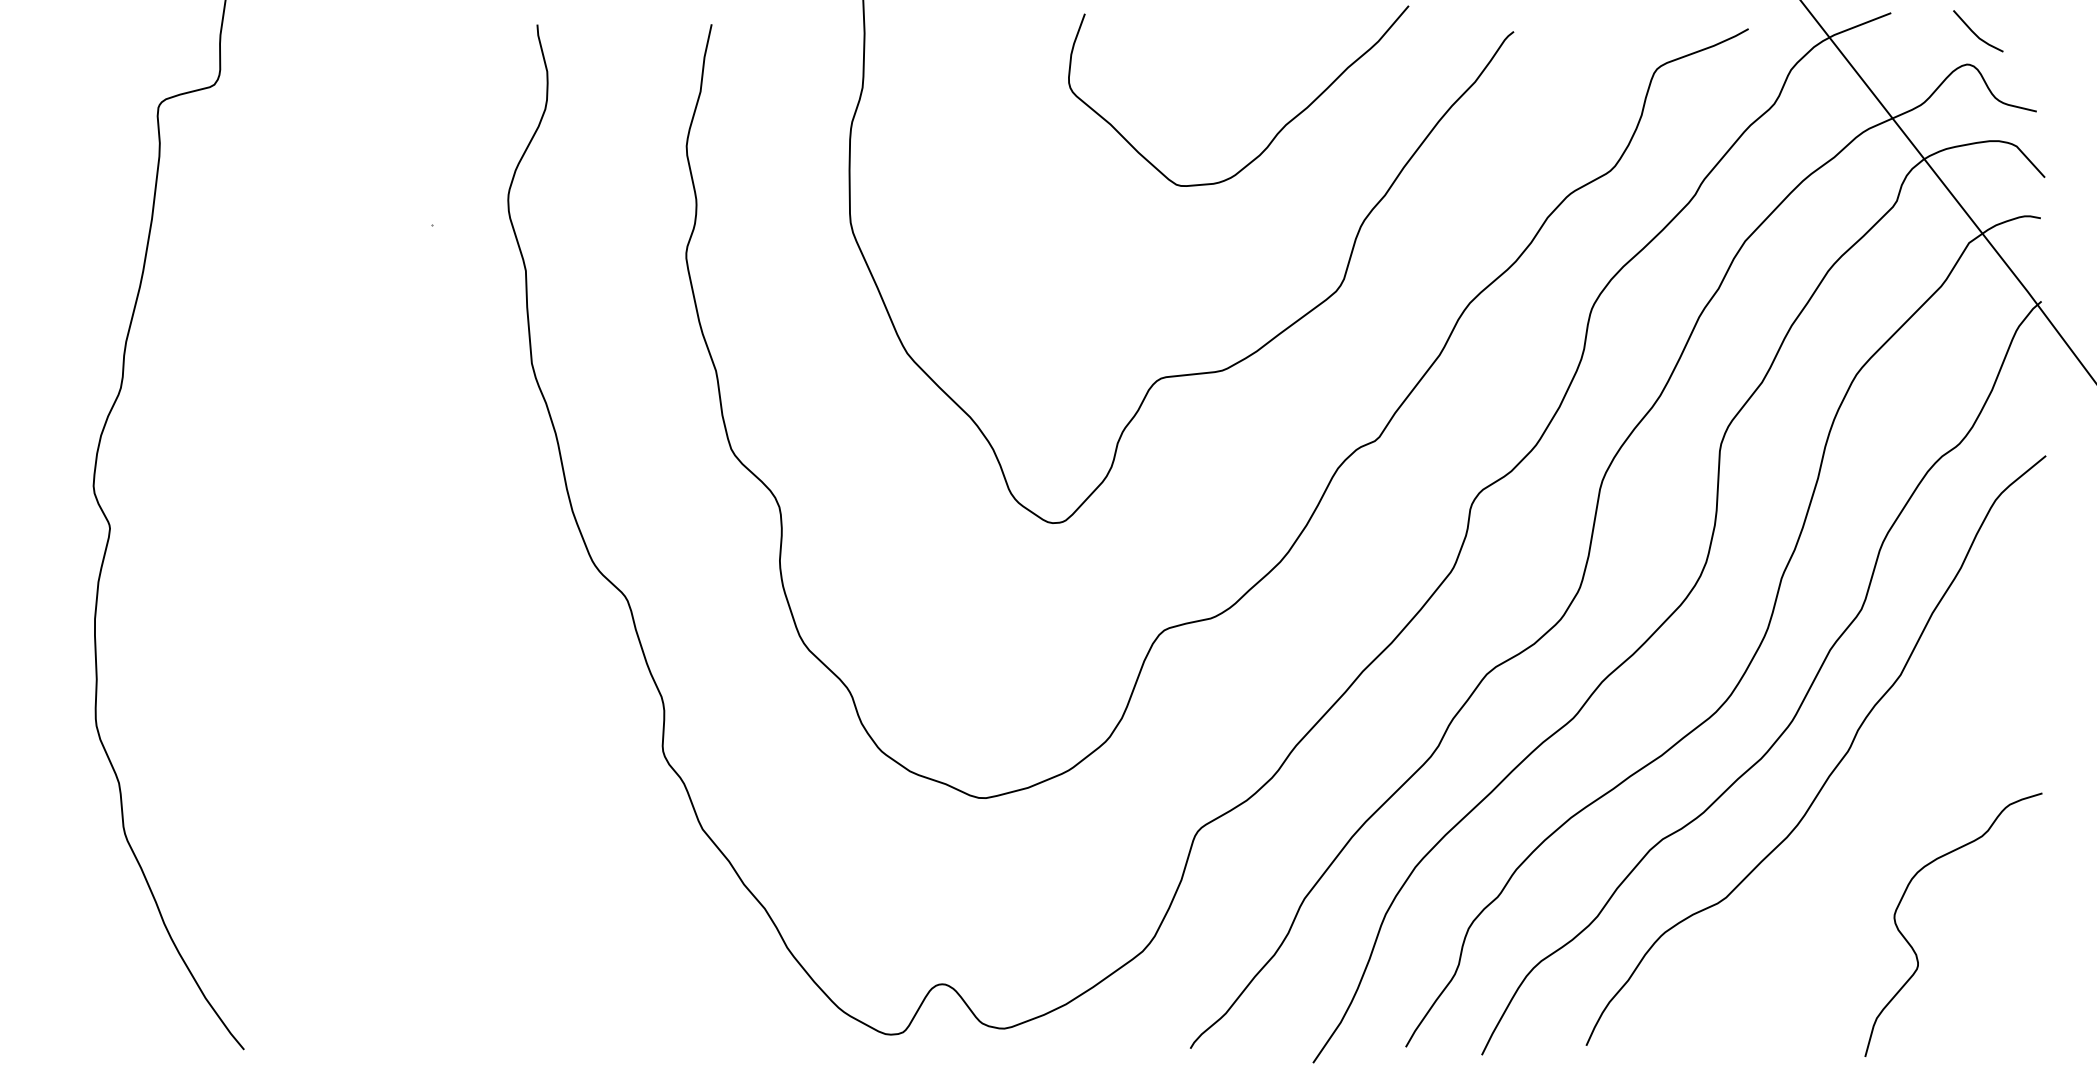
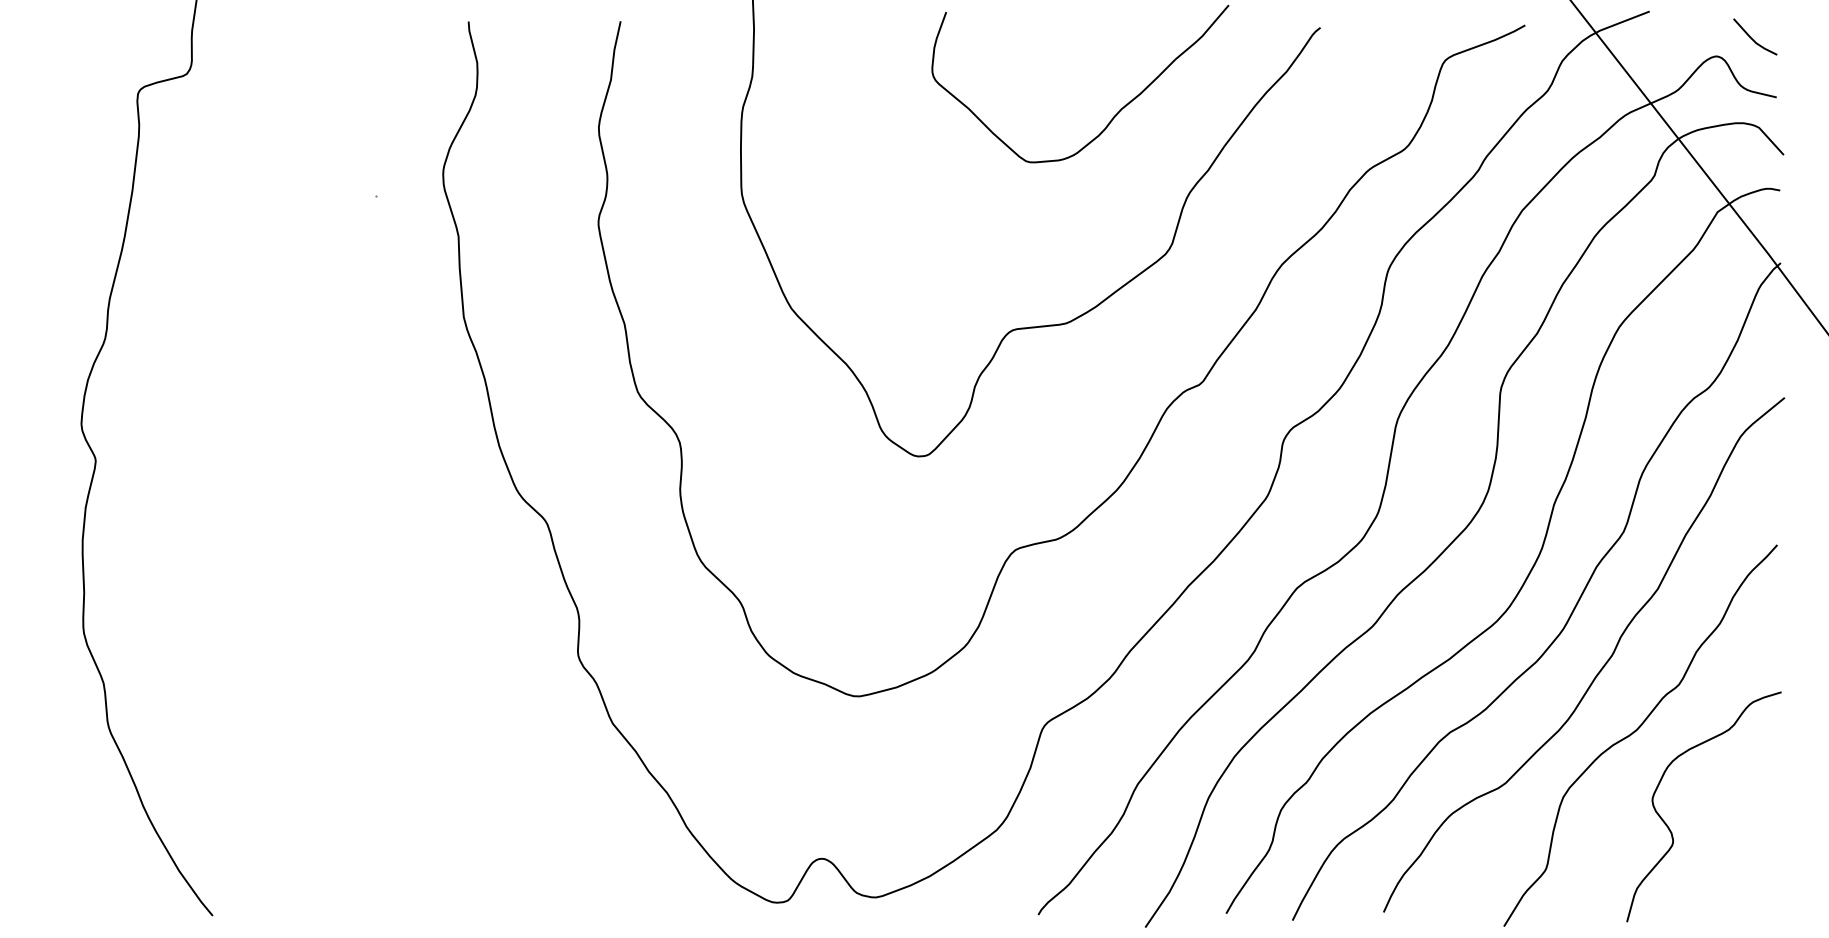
line: (1975, 33) -> (1752, 38), moved
curve: (1877, 837) -> (1637, 730), added

